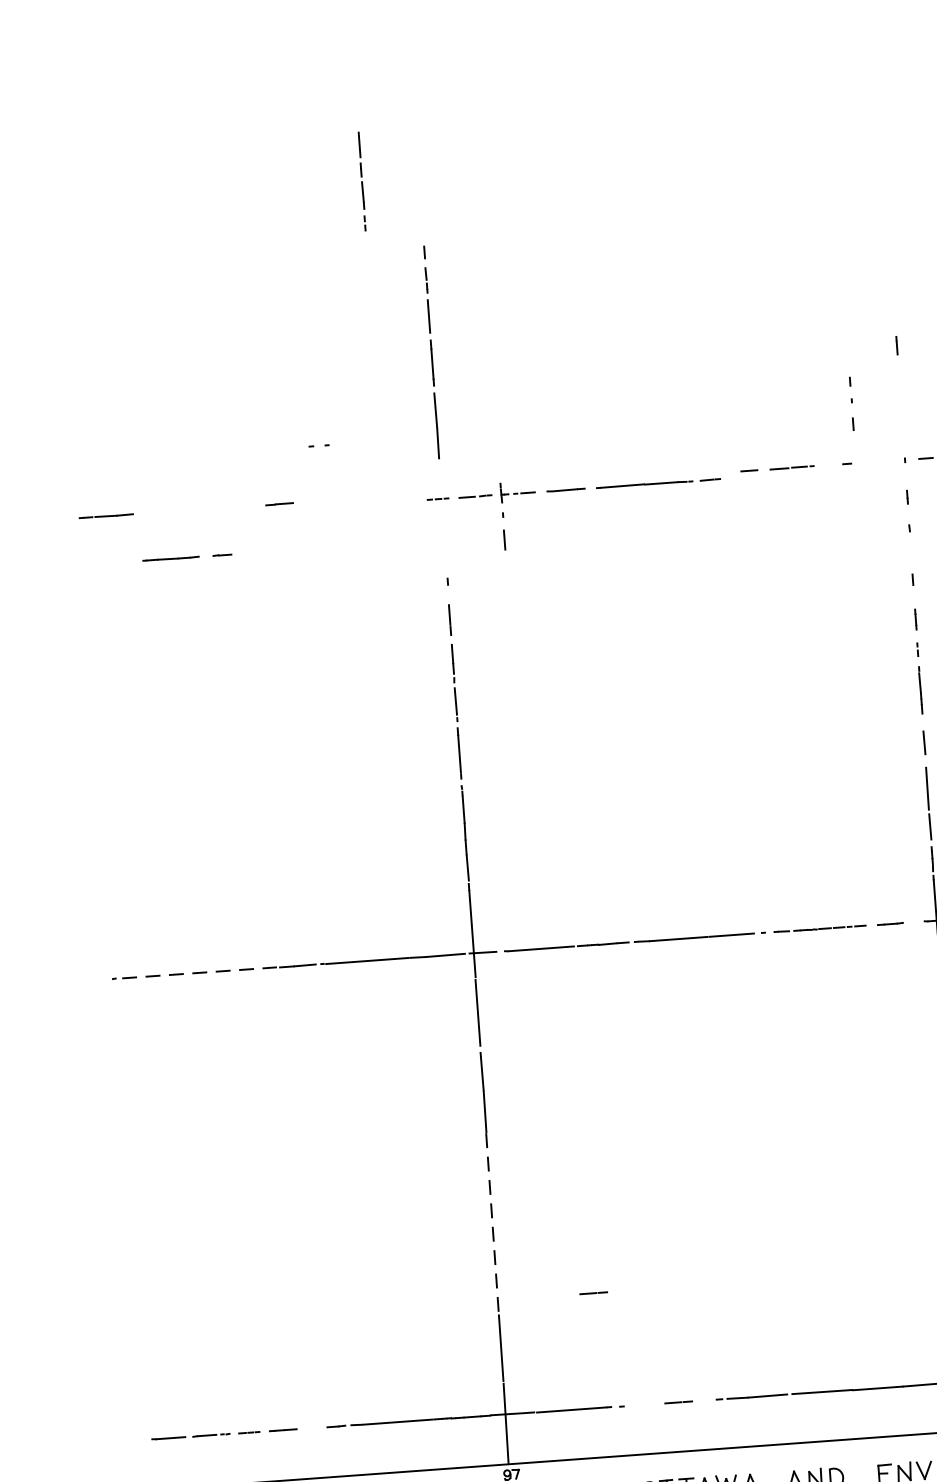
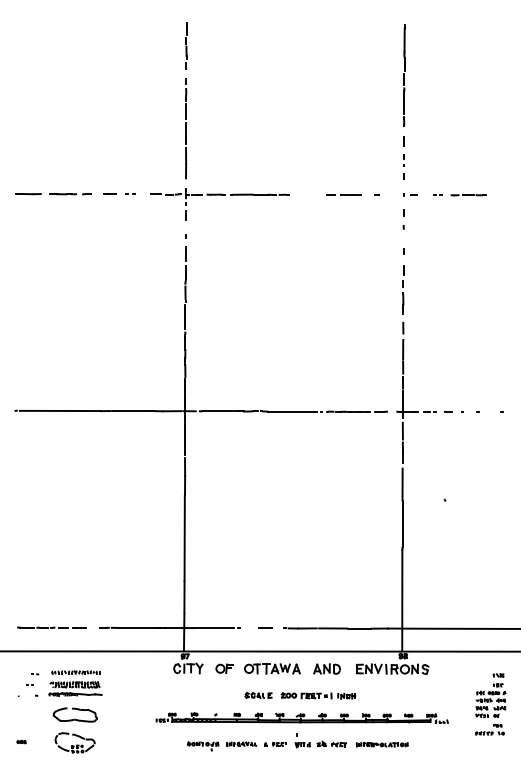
line: (362, 179) -> (186, 45), moved
line: (887, 205) -> (404, 75), added
line: (850, 402) -> (403, 166), moved
part: (319, 443) -> (130, 193), moved
part: (572, 491) -> (219, 195), moved
line: (186, 558) -> (70, 194), moved
line: (193, 972) -> (53, 410), dashed -> solid
line: (492, 1224) -> (184, 538), dashed -> solid
line: (593, 1291) -> (229, 573), removed

